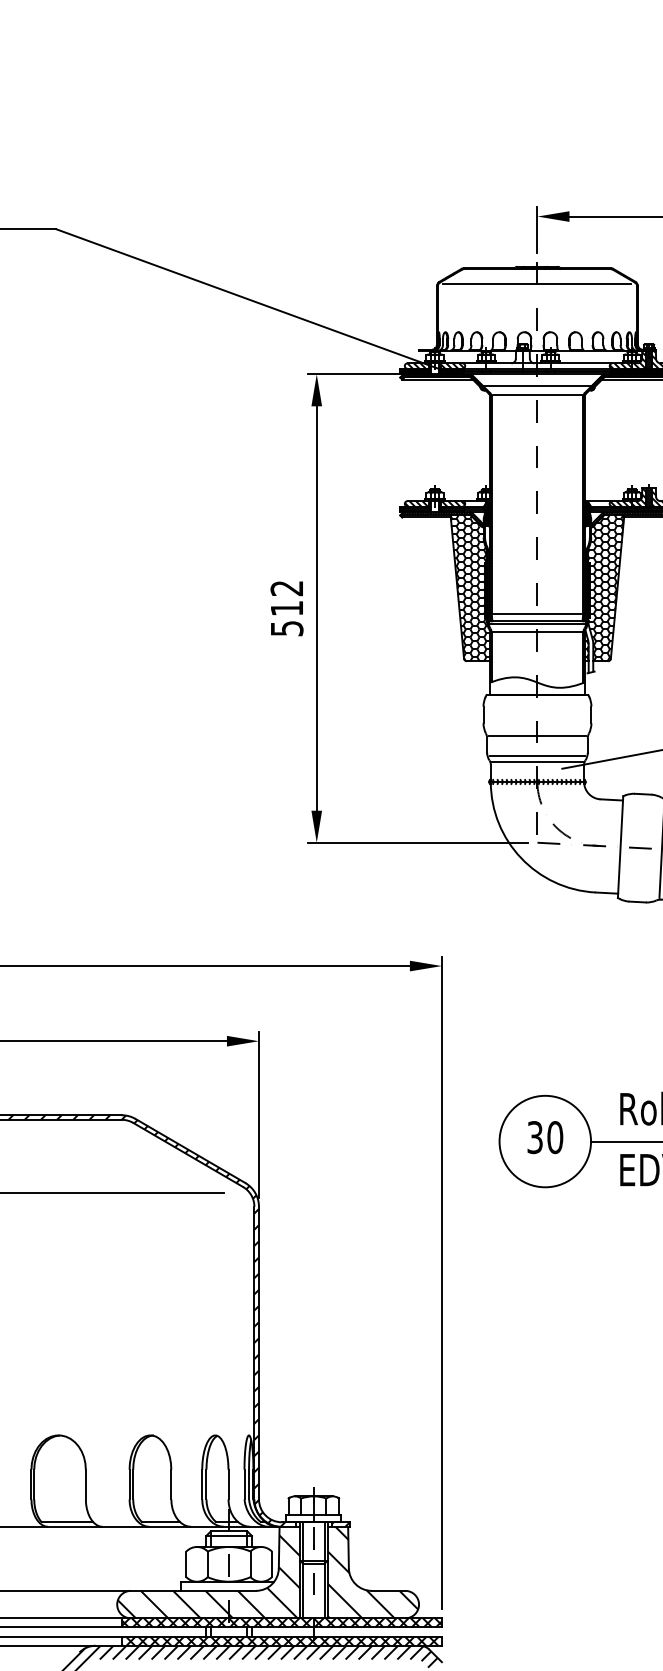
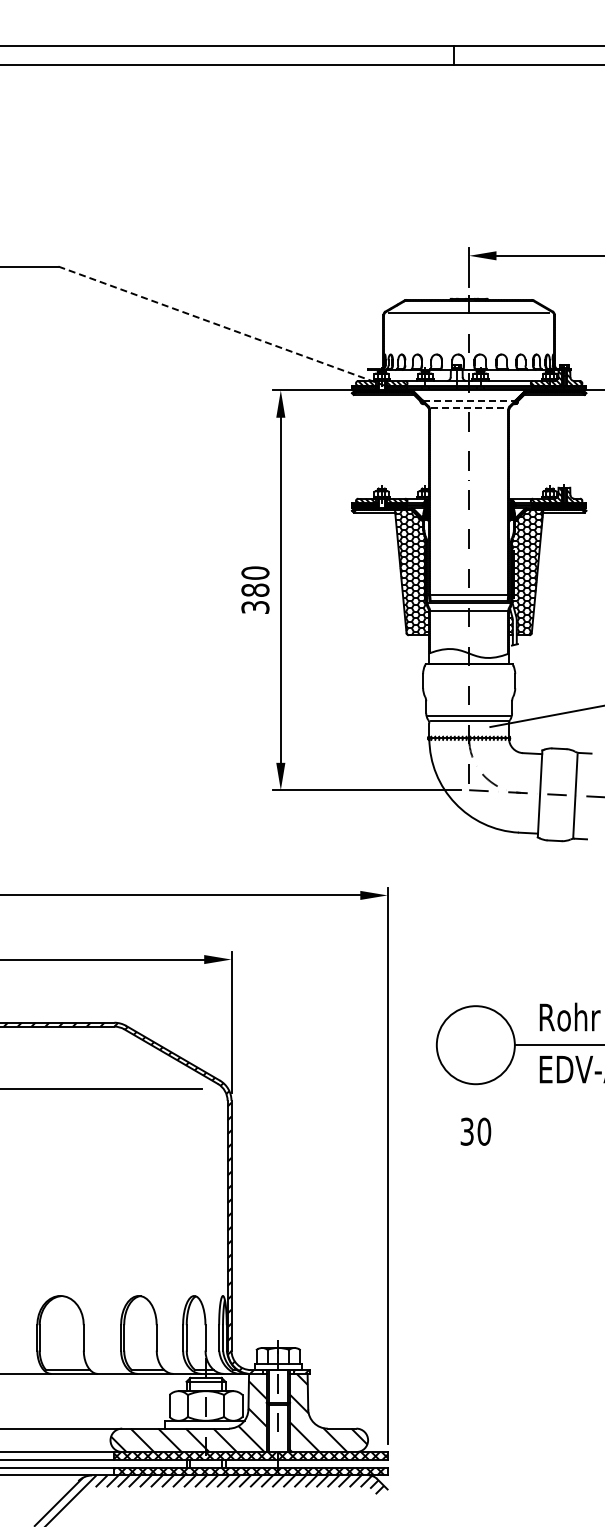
line: (249, 299) -> (223, 326), solid -> dashed
line: (537, 386) -> (469, 400), solid -> dashed
line: (537, 394) -> (469, 407), solid -> dashed
text: (287, 607) -> (255, 589), 512 -> 380
line: (536, 735) -> (468, 698), removed
text: (544, 1137) -> (475, 1131), moved

